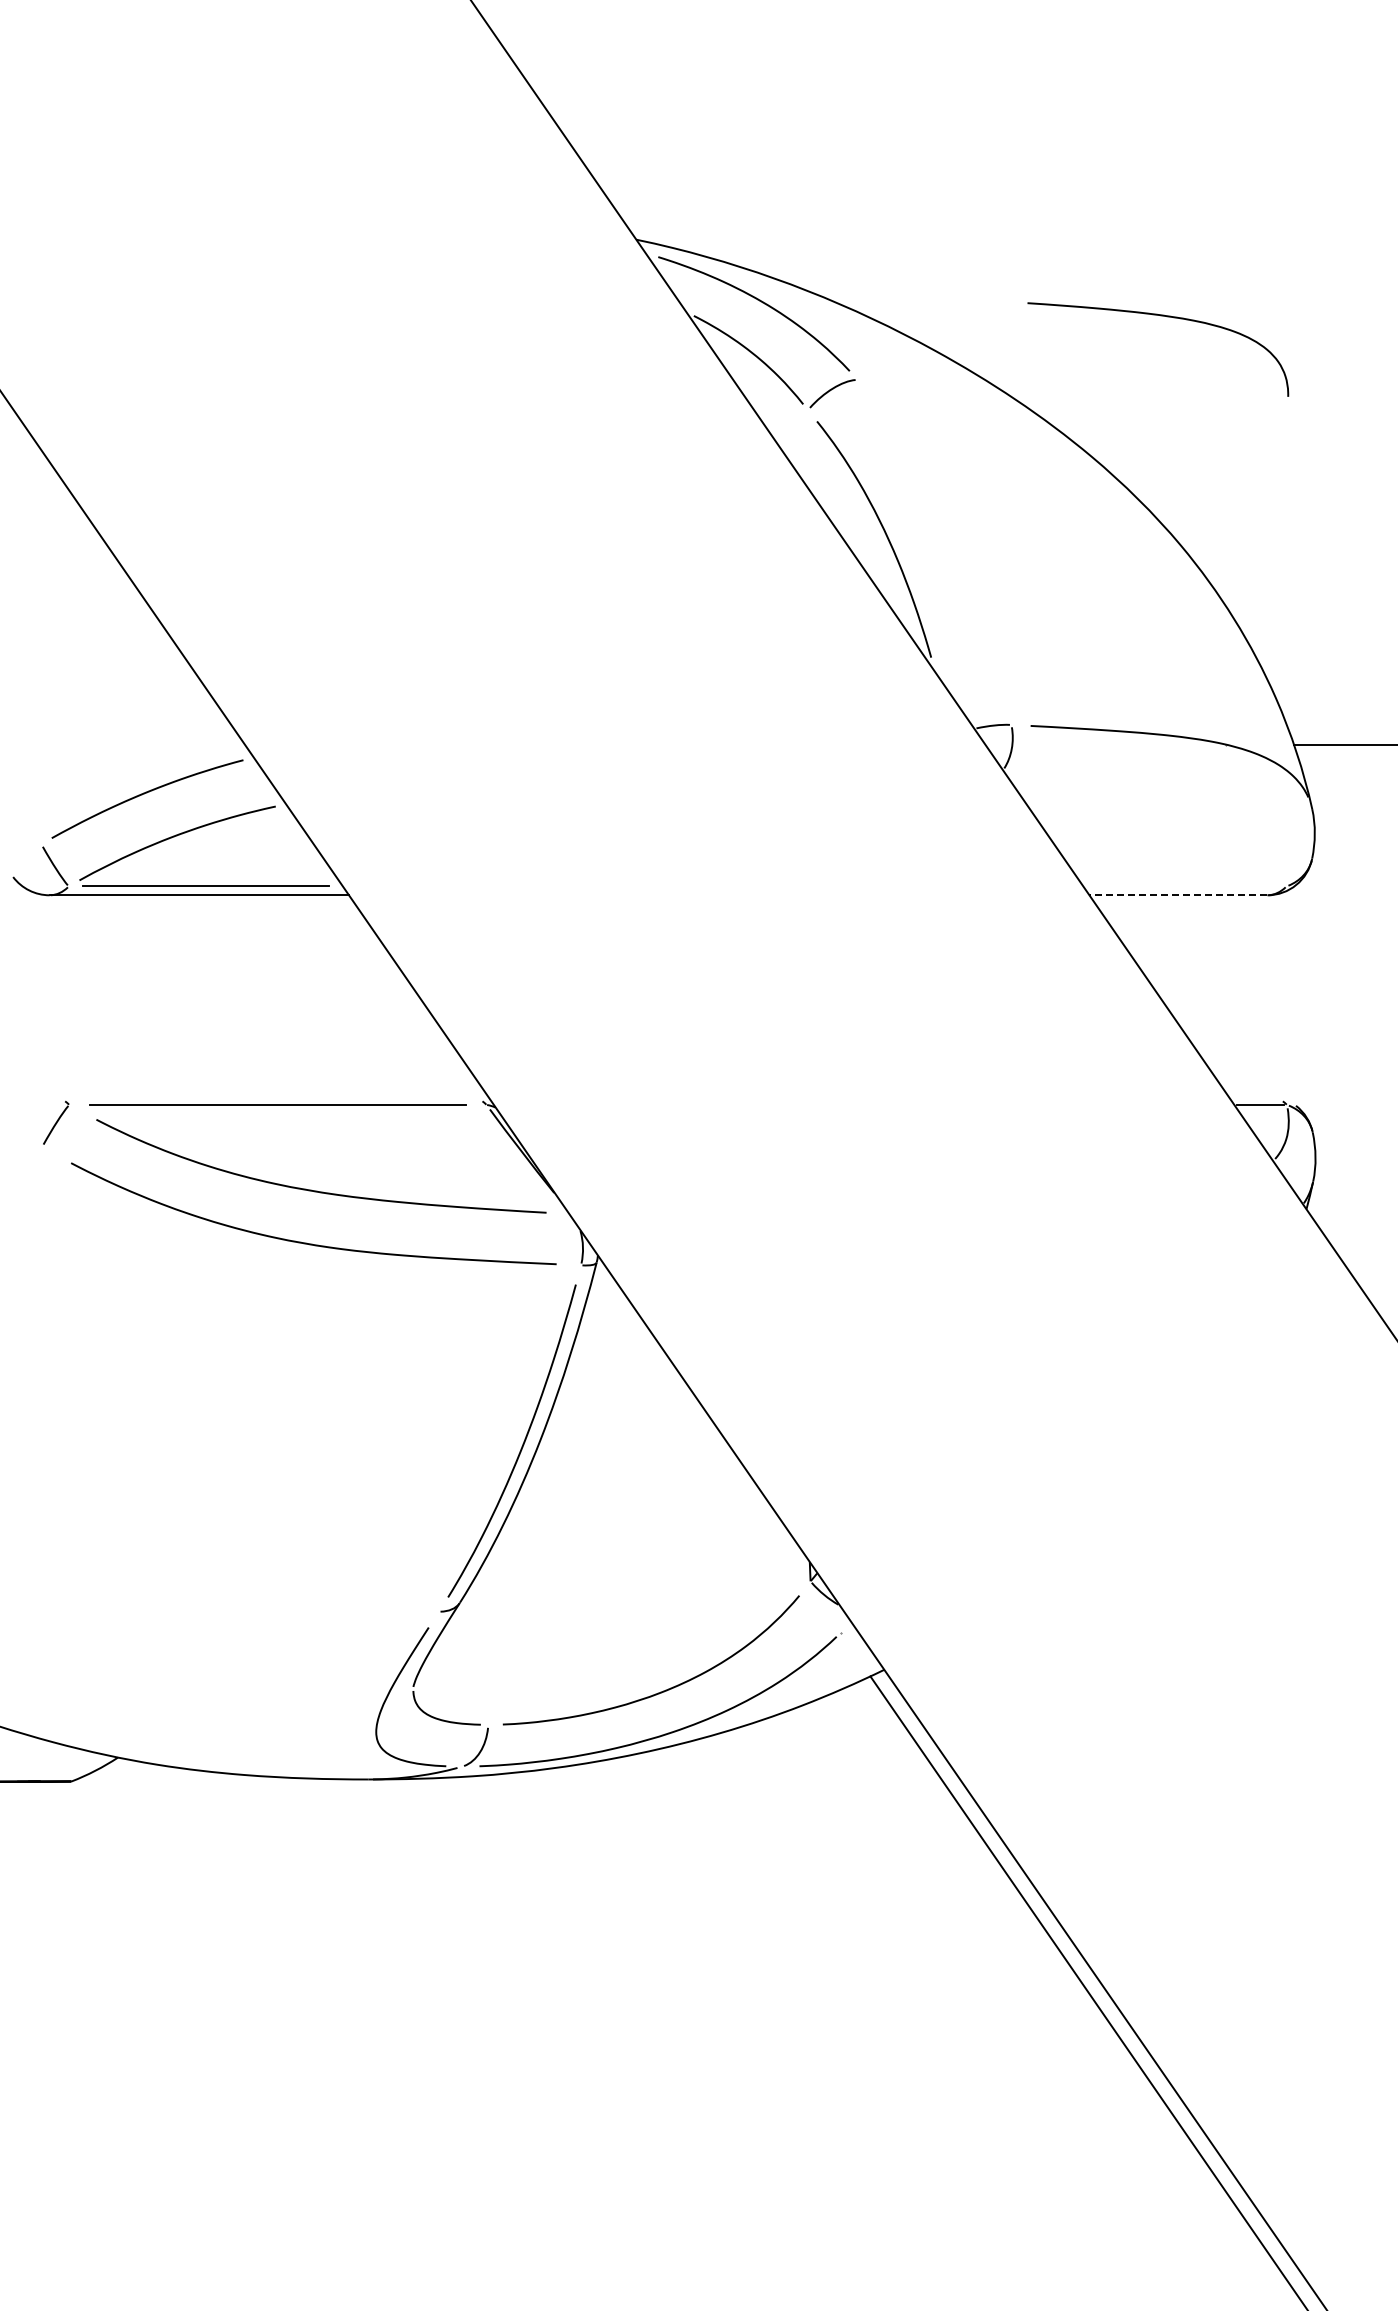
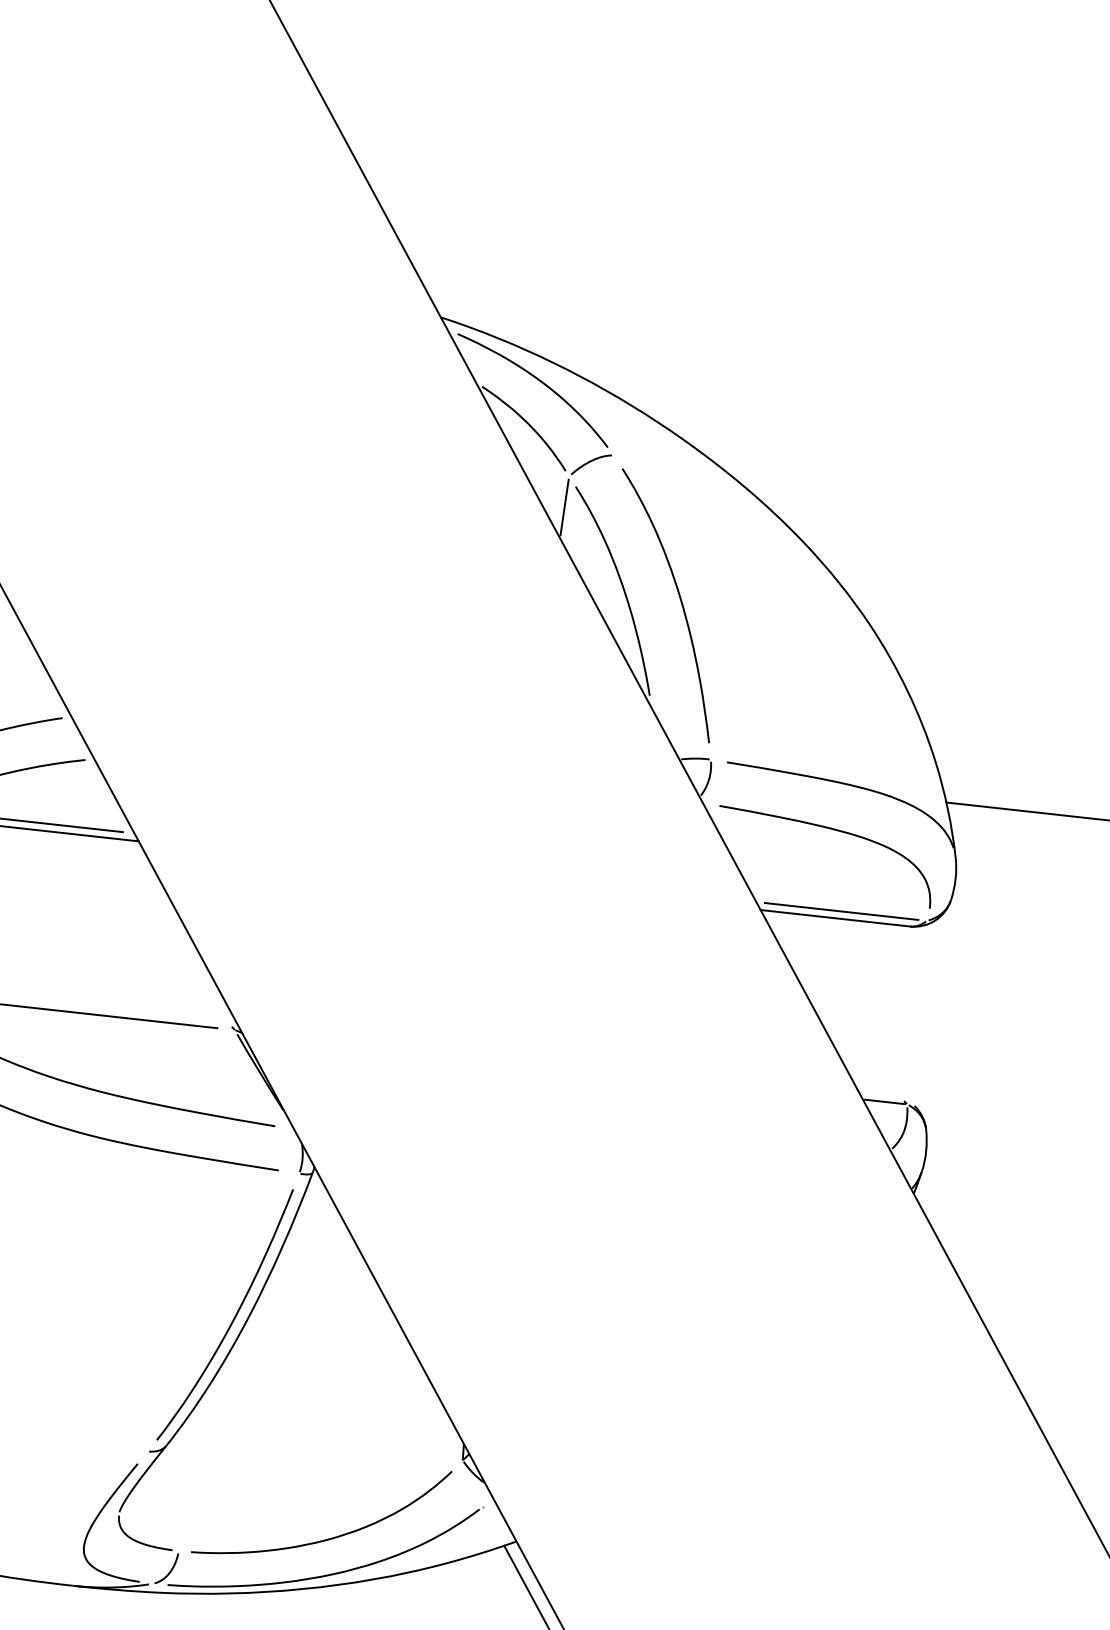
curve: (1160, 316) -> (829, 829), moved
line: (806, 447) -> (564, 507), added
curve: (954, 541) -> (680, 600), added
line: (1184, 886) -> (841, 911), added
line: (1178, 895) -> (835, 918), dashed -> solid

